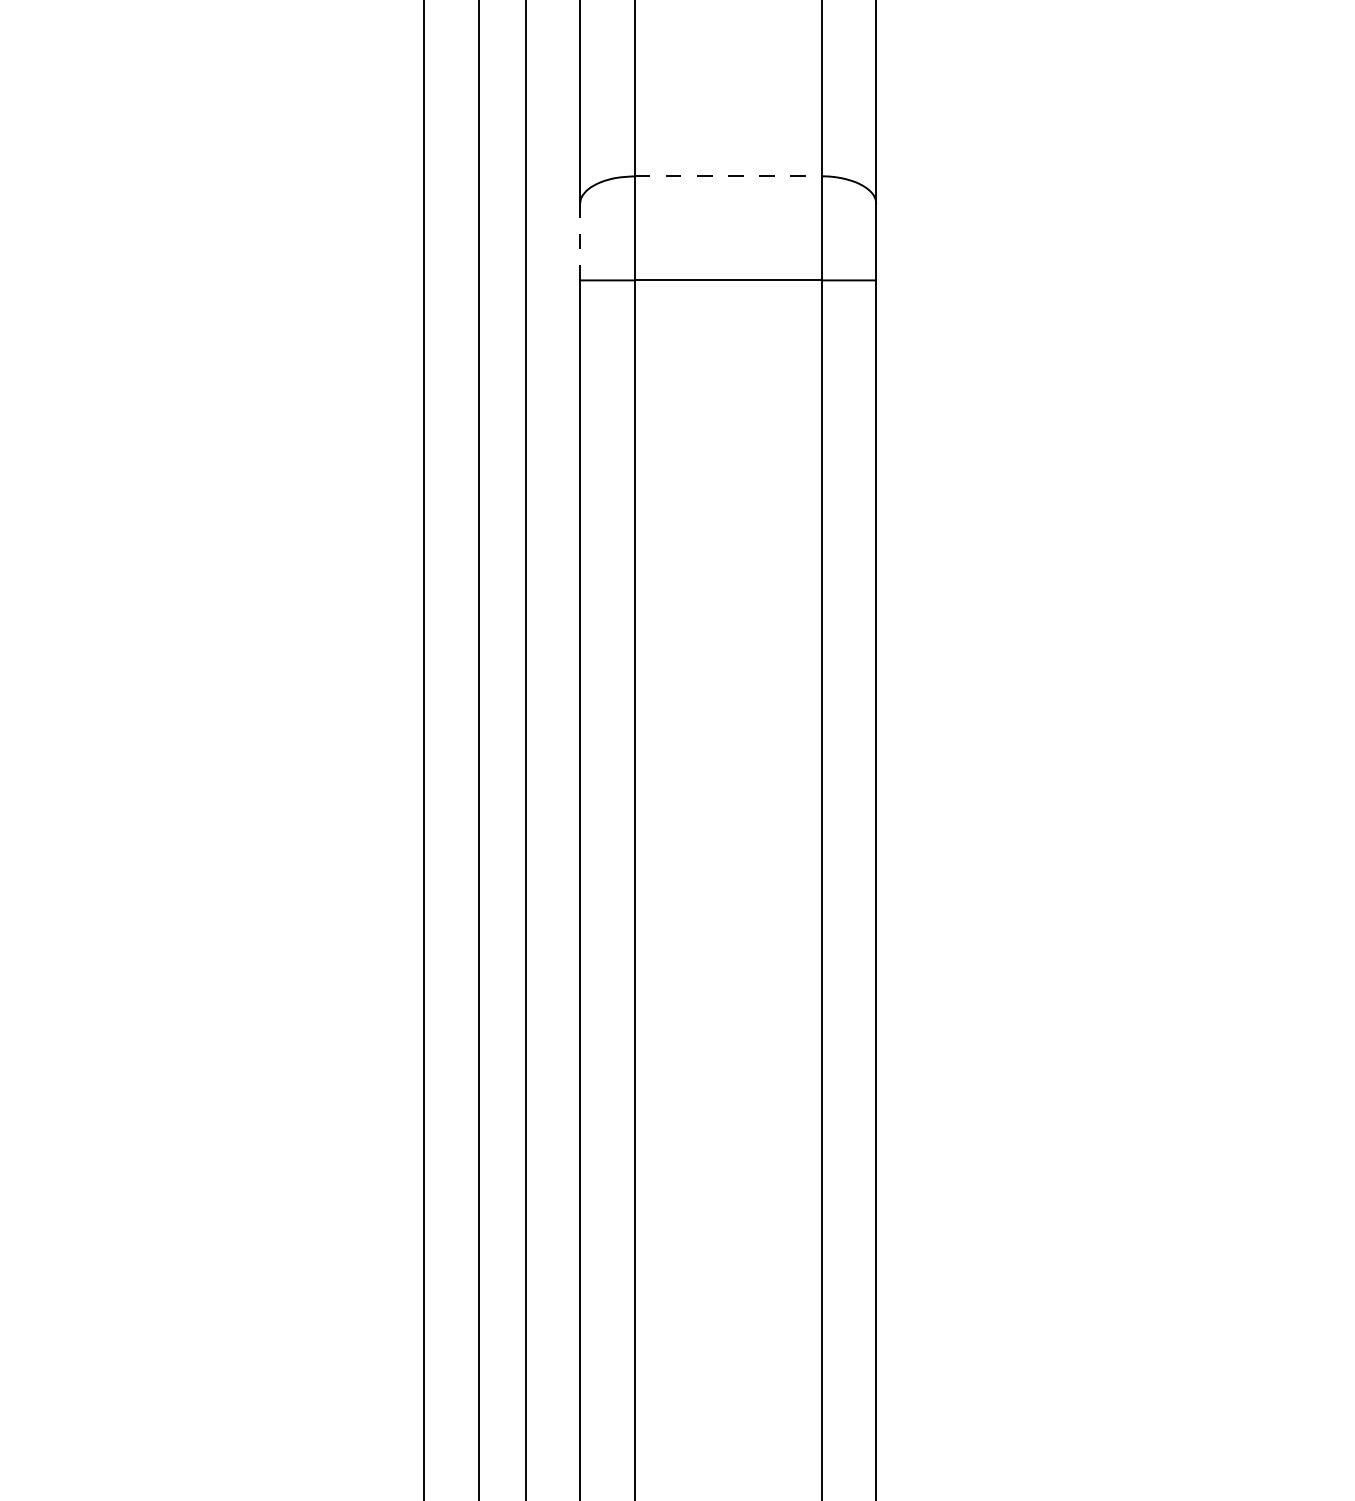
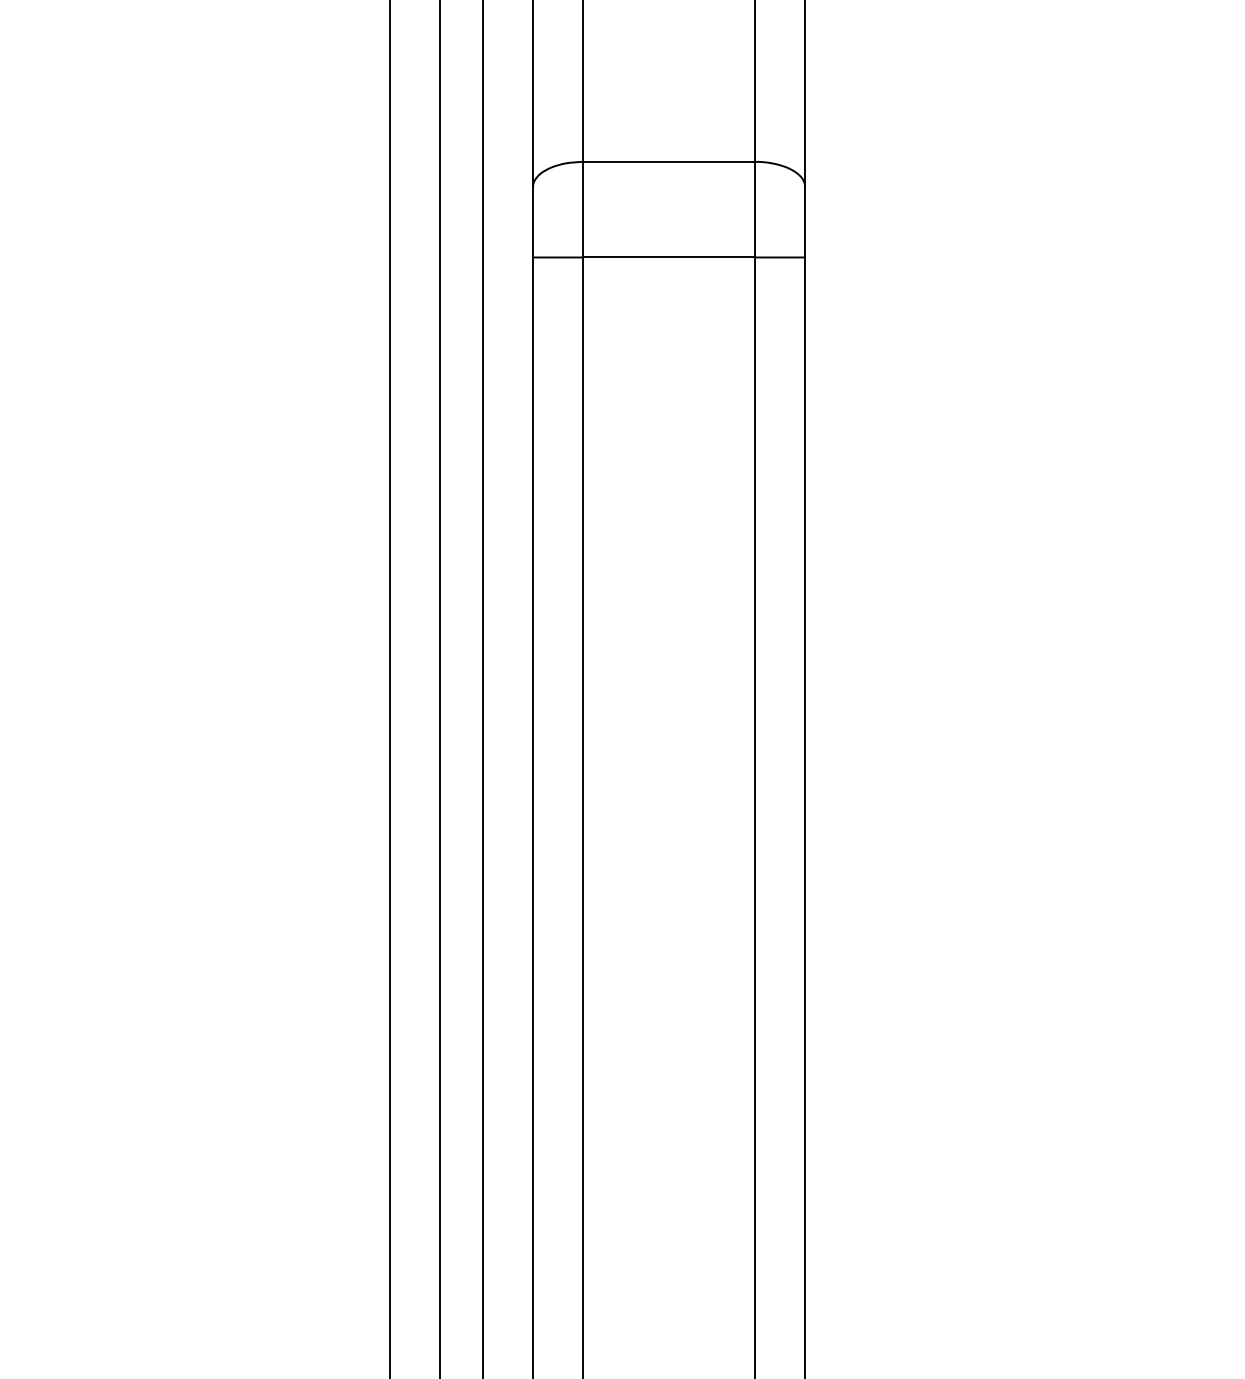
line: (728, 176) -> (669, 161), dashed -> solid
line: (580, 241) -> (533, 221), dashed -> solid

